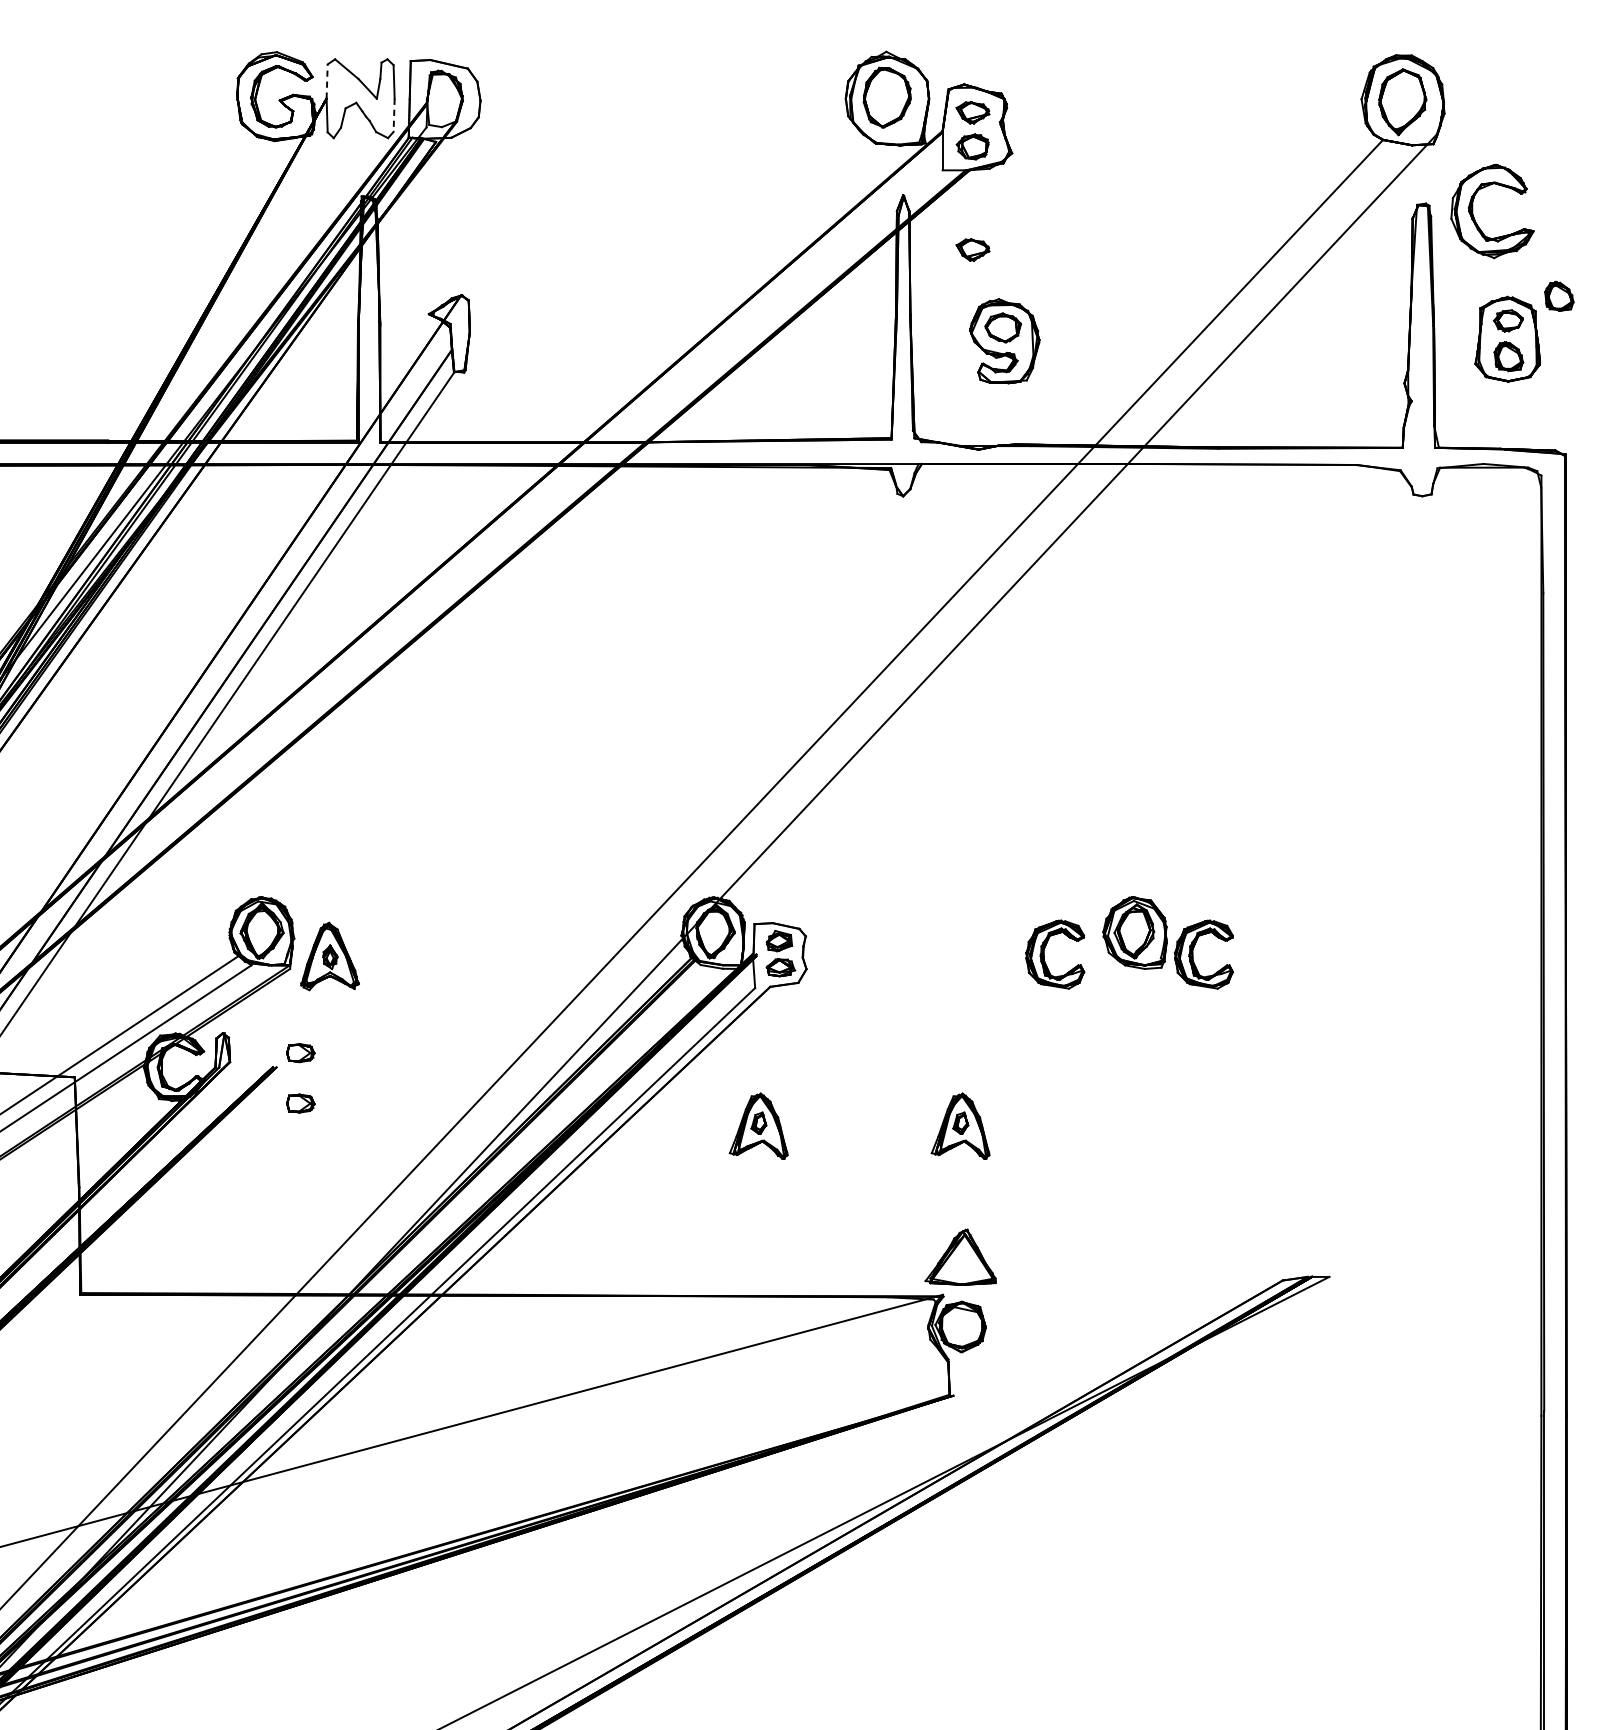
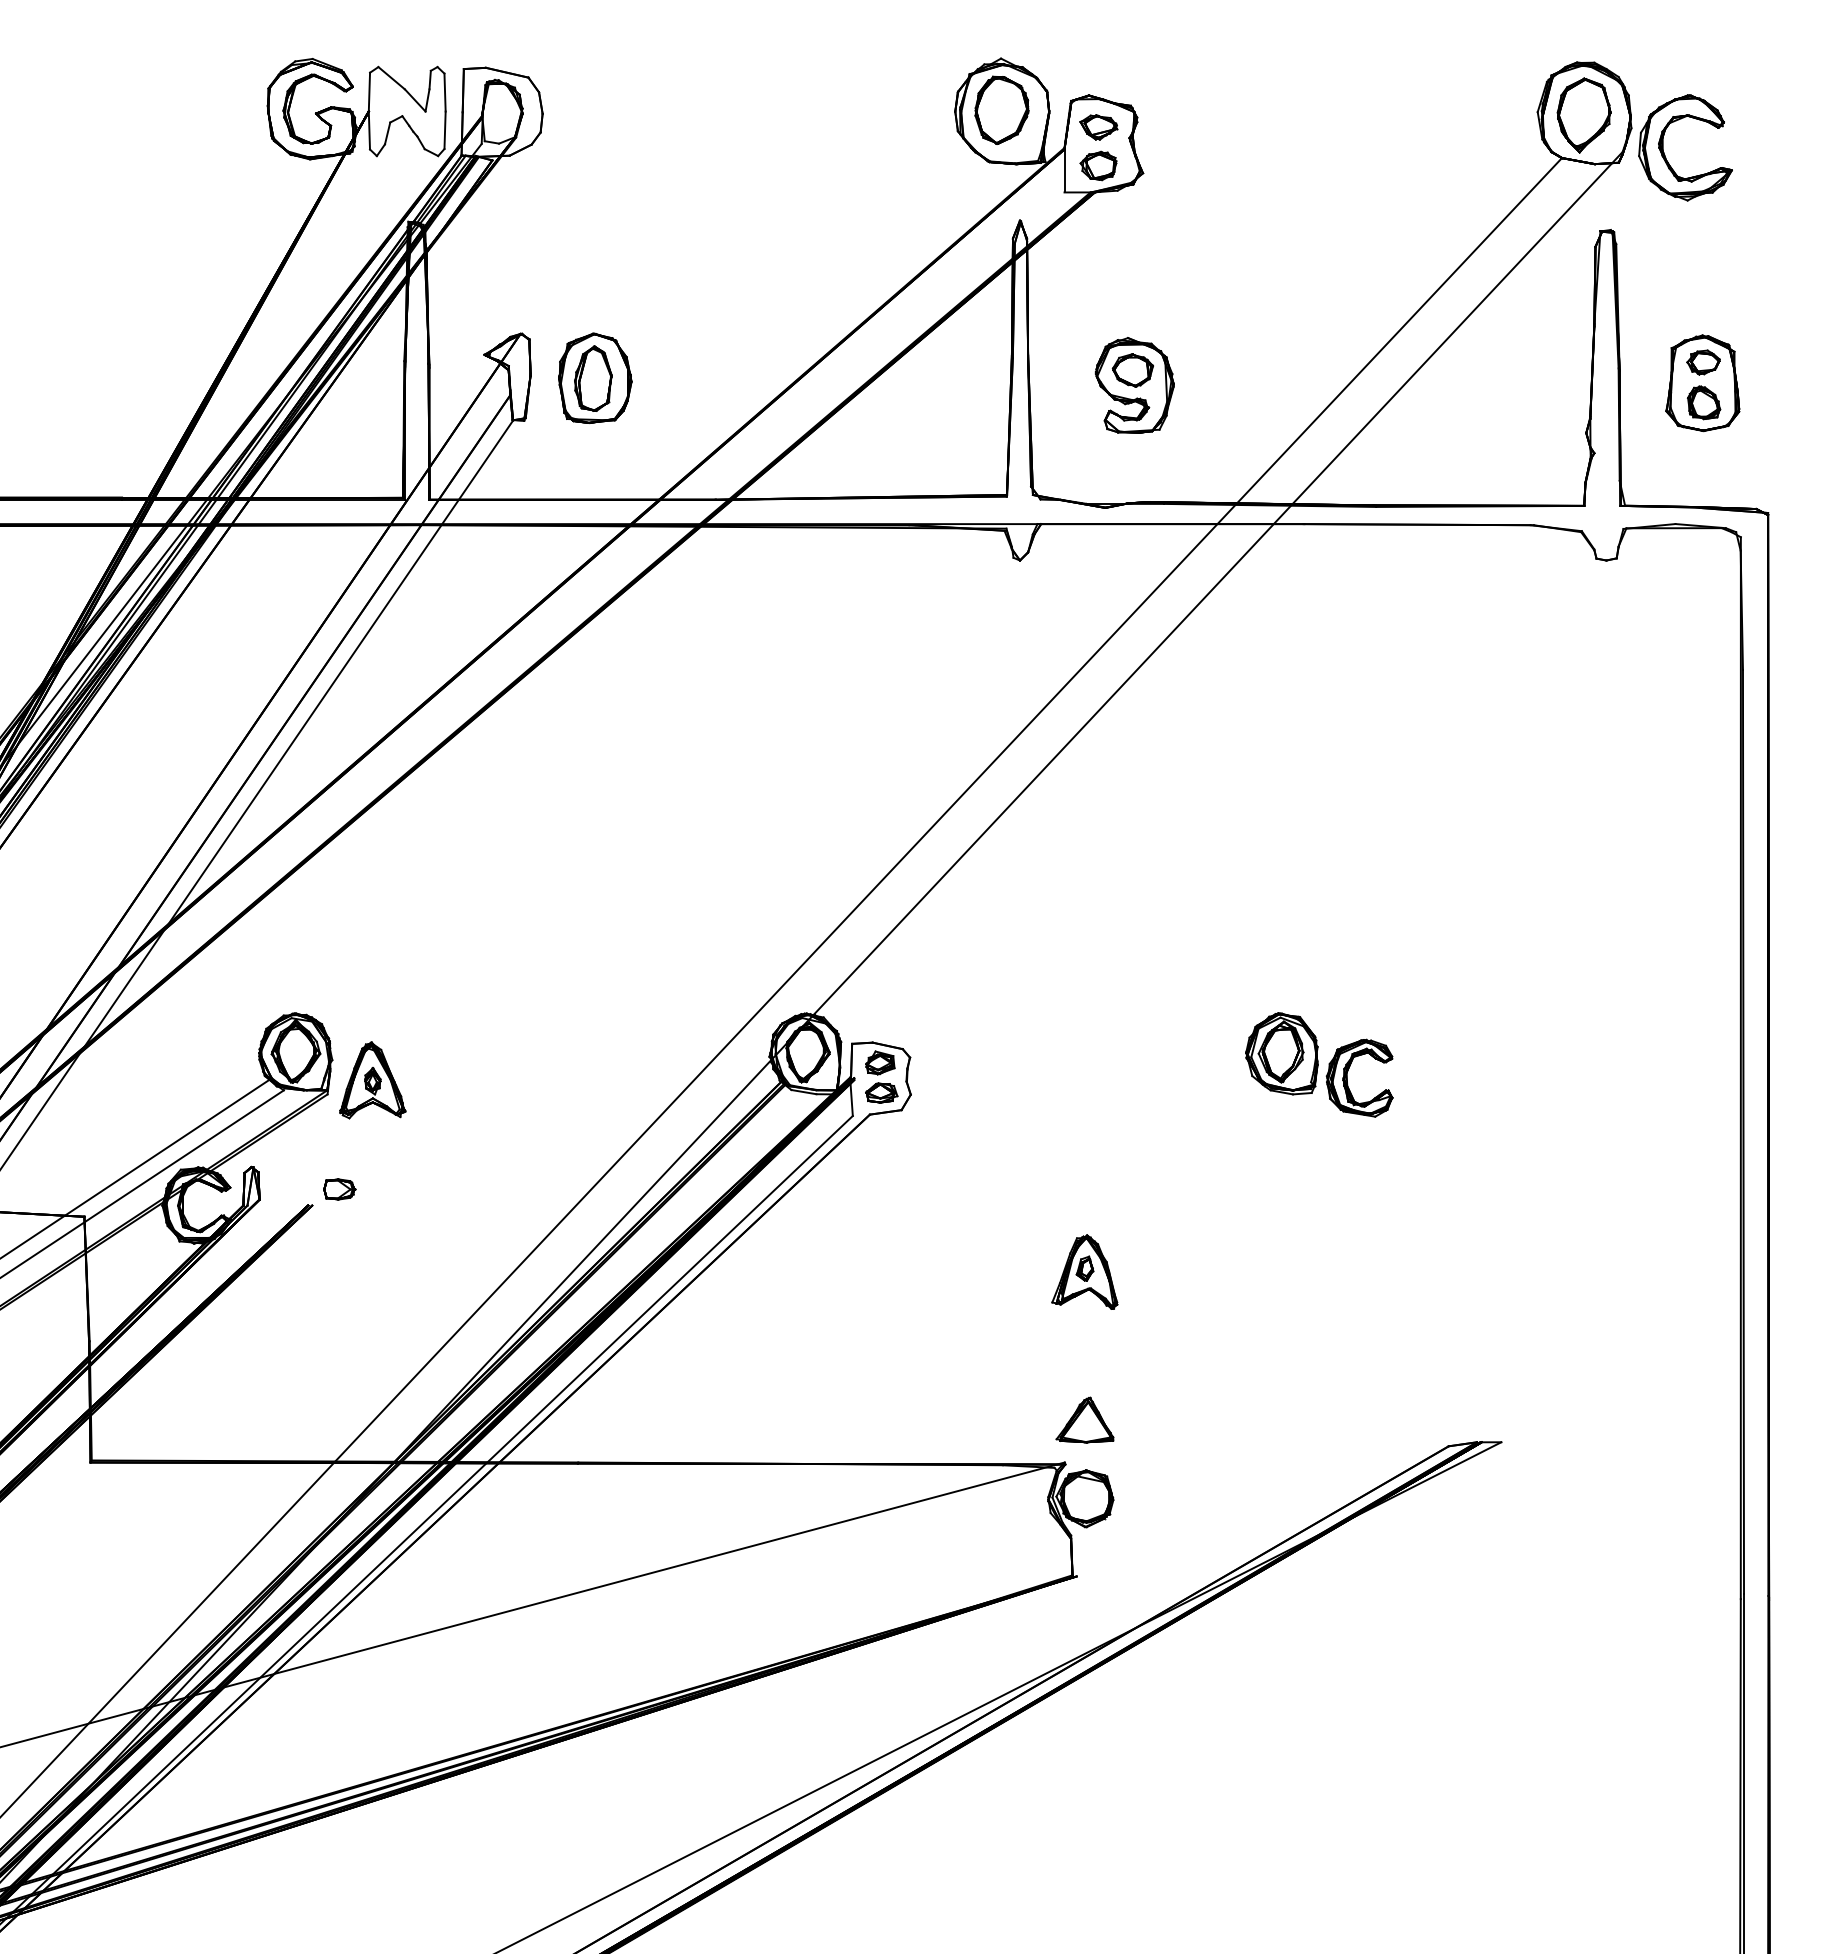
line: (327, 80) -> (369, 91), dashed -> solid
line: (394, 115) -> (445, 130), dashed -> solid
part: (1475, 219) -> (1666, 157), moved
part: (972, 250) -> (1098, 282), removed
part: (1558, 296) -> (1760, 334), removed
part: (527, 334) -> (595, 377), added
part: (1044, 953) -> (1179, 1077), removed
part: (300, 1103) -> (339, 1246), removed
part: (758, 1125) -> (856, 1271), removed
part: (960, 1256) -> (1084, 1419), size x0.71

